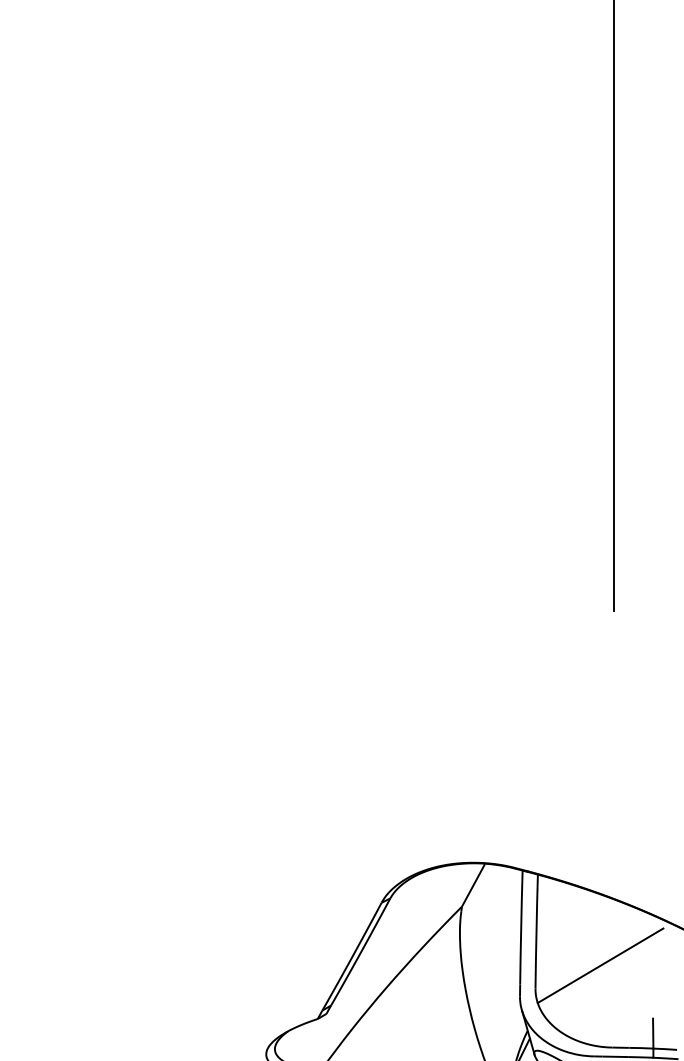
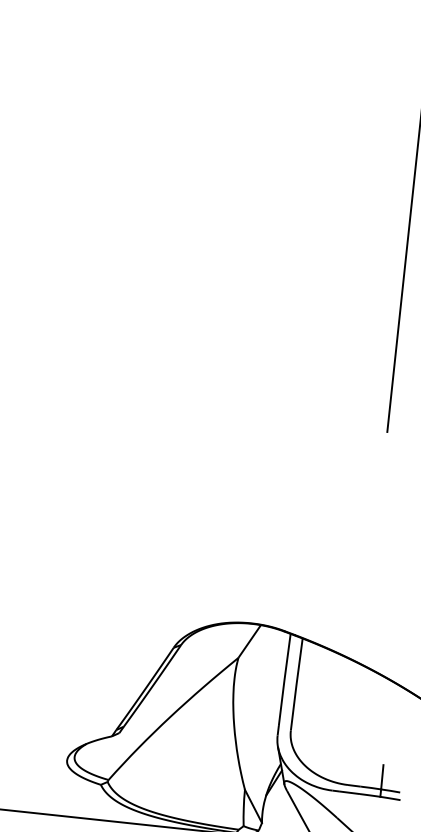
line: (600, 965) -> (345, 717), removed

